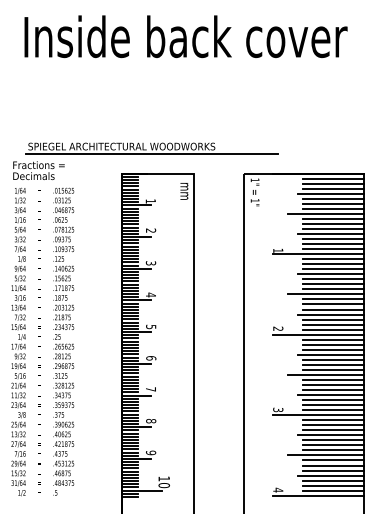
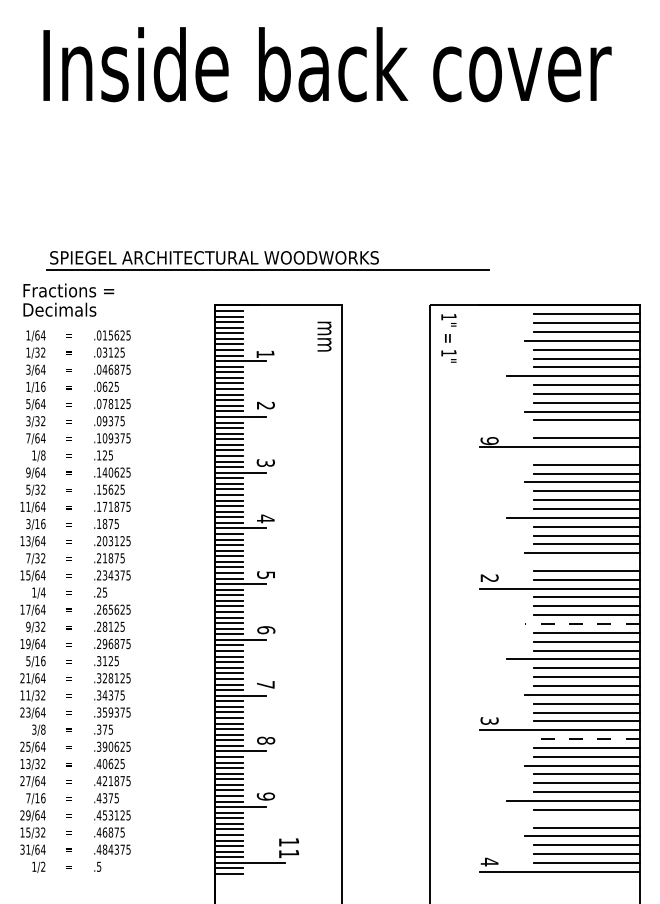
line: (333, 244) -> (586, 430), removed
text: (278, 250) -> (490, 440), 1 -> 9
line: (333, 259) -> (586, 456), removed
line: (333, 319) -> (586, 561), removed
line: (330, 354) -> (581, 623), solid -> dashed
line: (332, 420) -> (585, 739), solid -> dashed
line: (333, 465) -> (586, 818), removed
text: (164, 485) -> (289, 853), 10 -> 11

